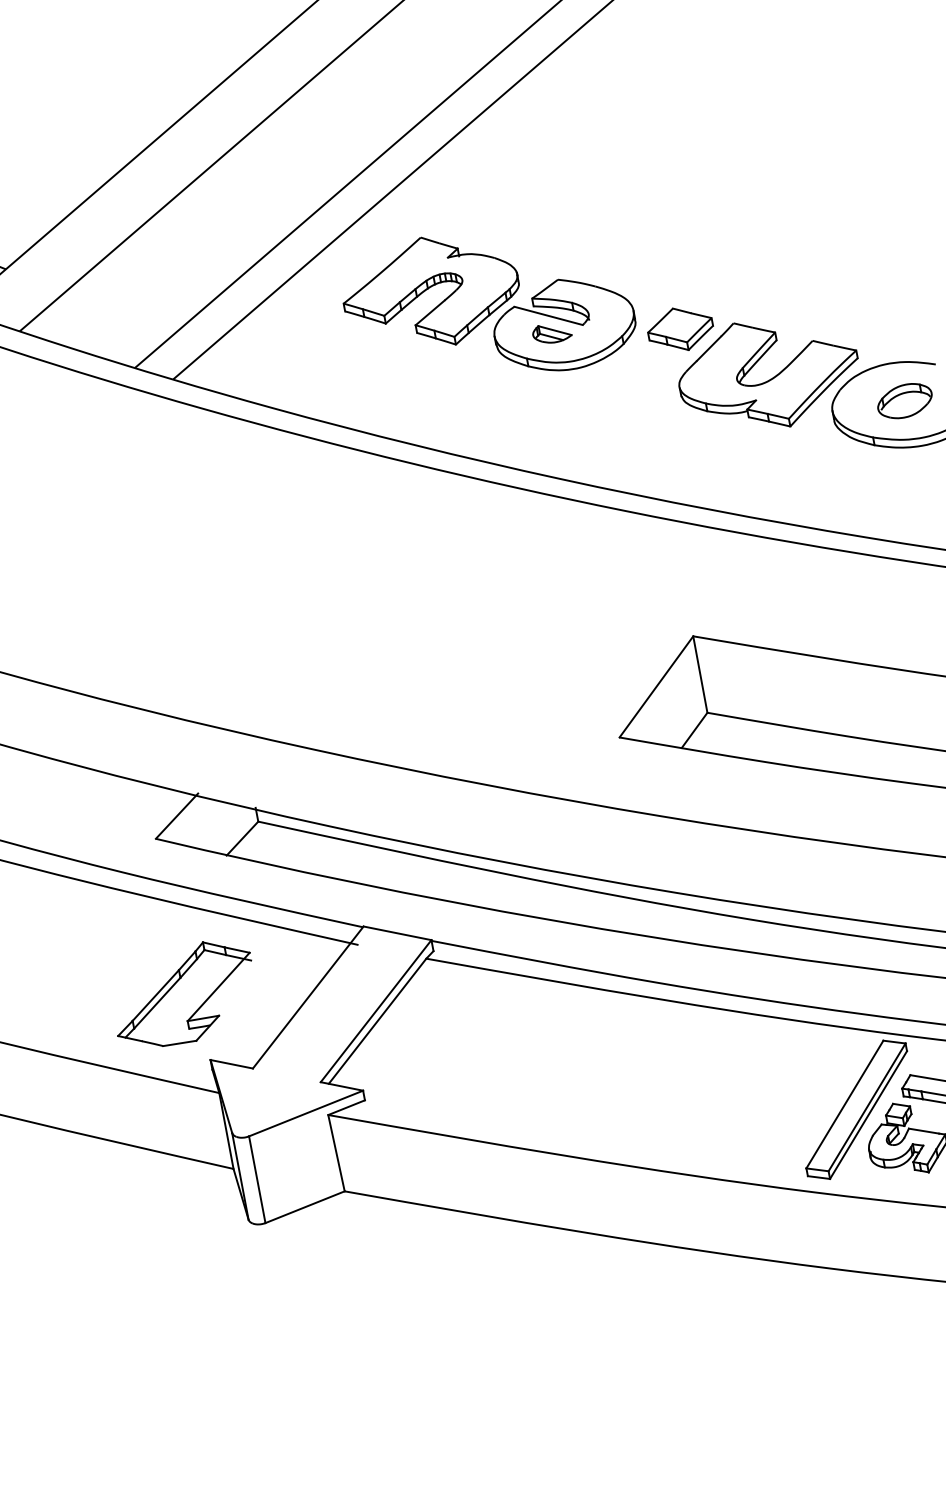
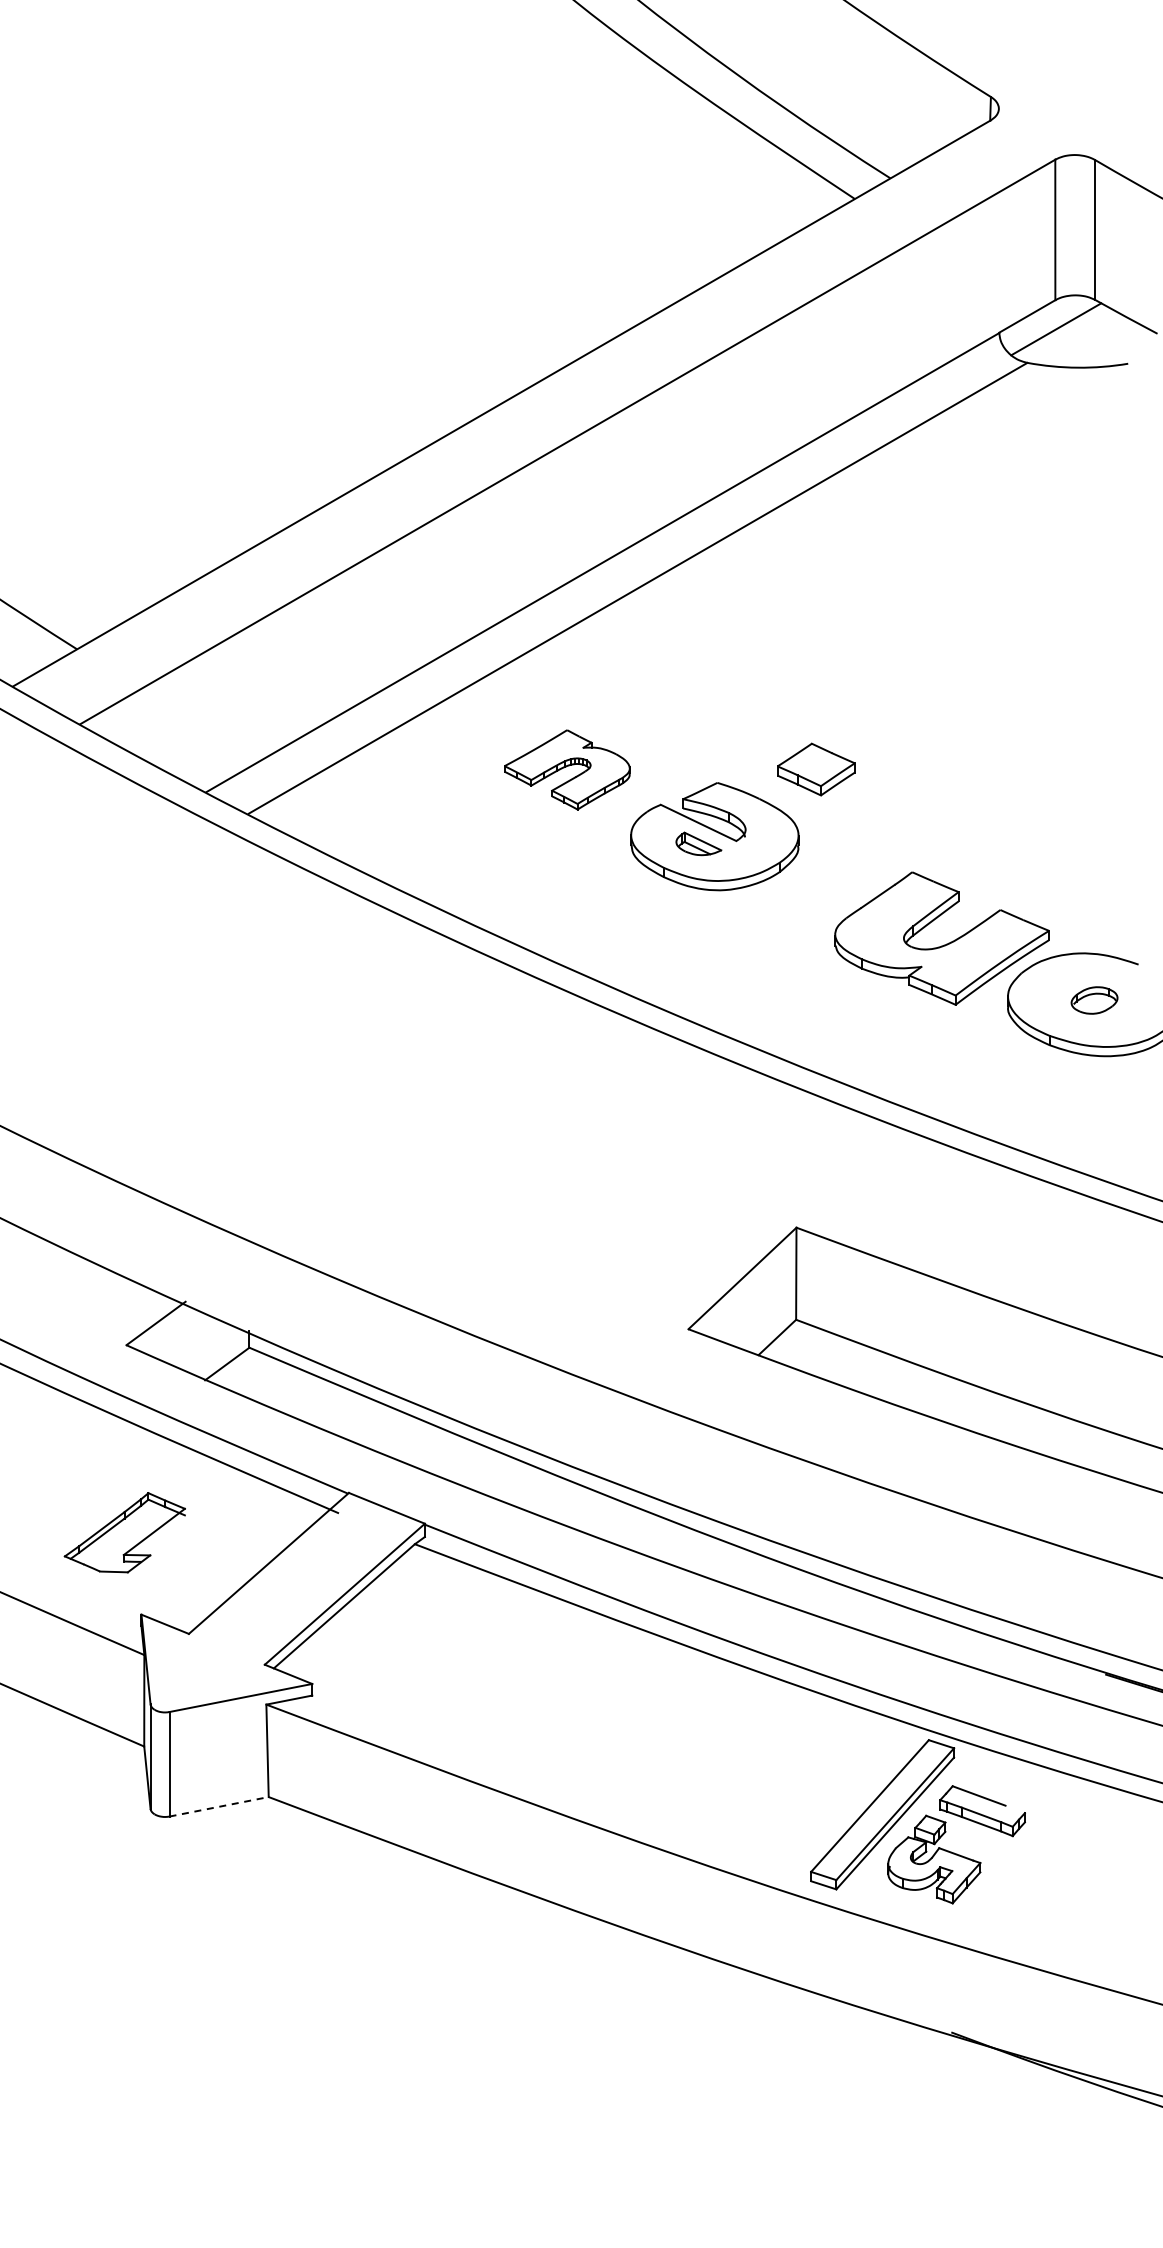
part: (431, 292) -> (567, 769), size x0.6
part: (680, 329) -> (816, 769), moved
part: (904, 401) -> (1094, 1000), size x0.7
part: (183, 994) -> (124, 1532), size x0.7
line: (305, 1206) -> (219, 1806), solid -> dashed

